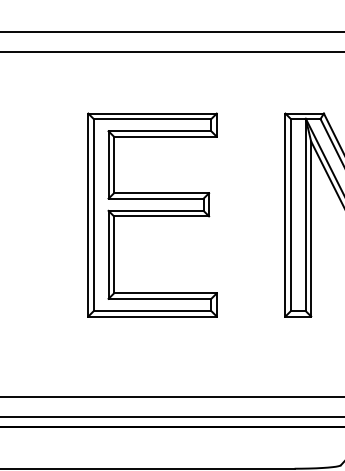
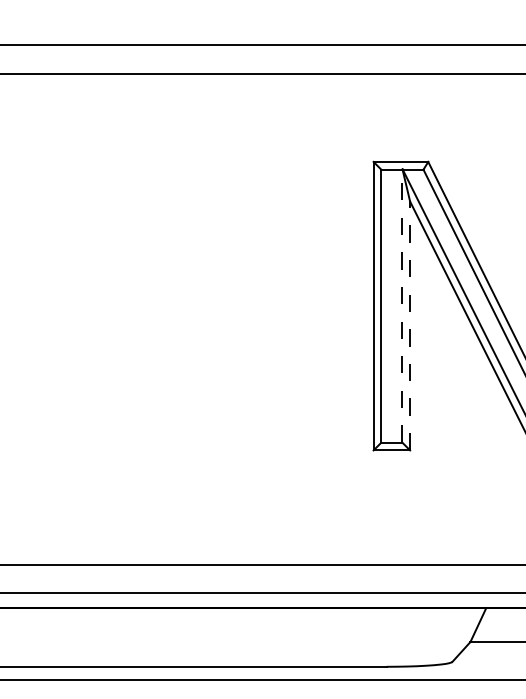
part: (152, 214) -> (184, 305), removed
line: (305, 214) -> (402, 305), solid -> dashed
line: (311, 228) -> (410, 325), solid -> dashed

